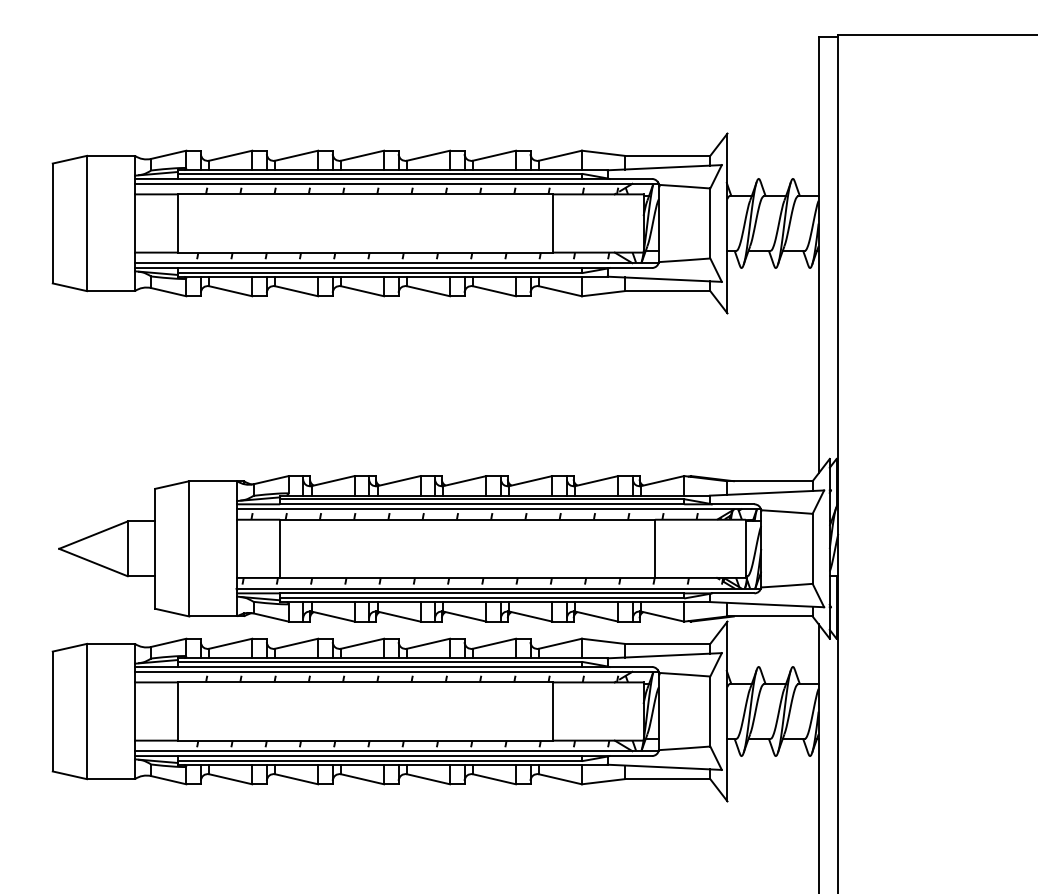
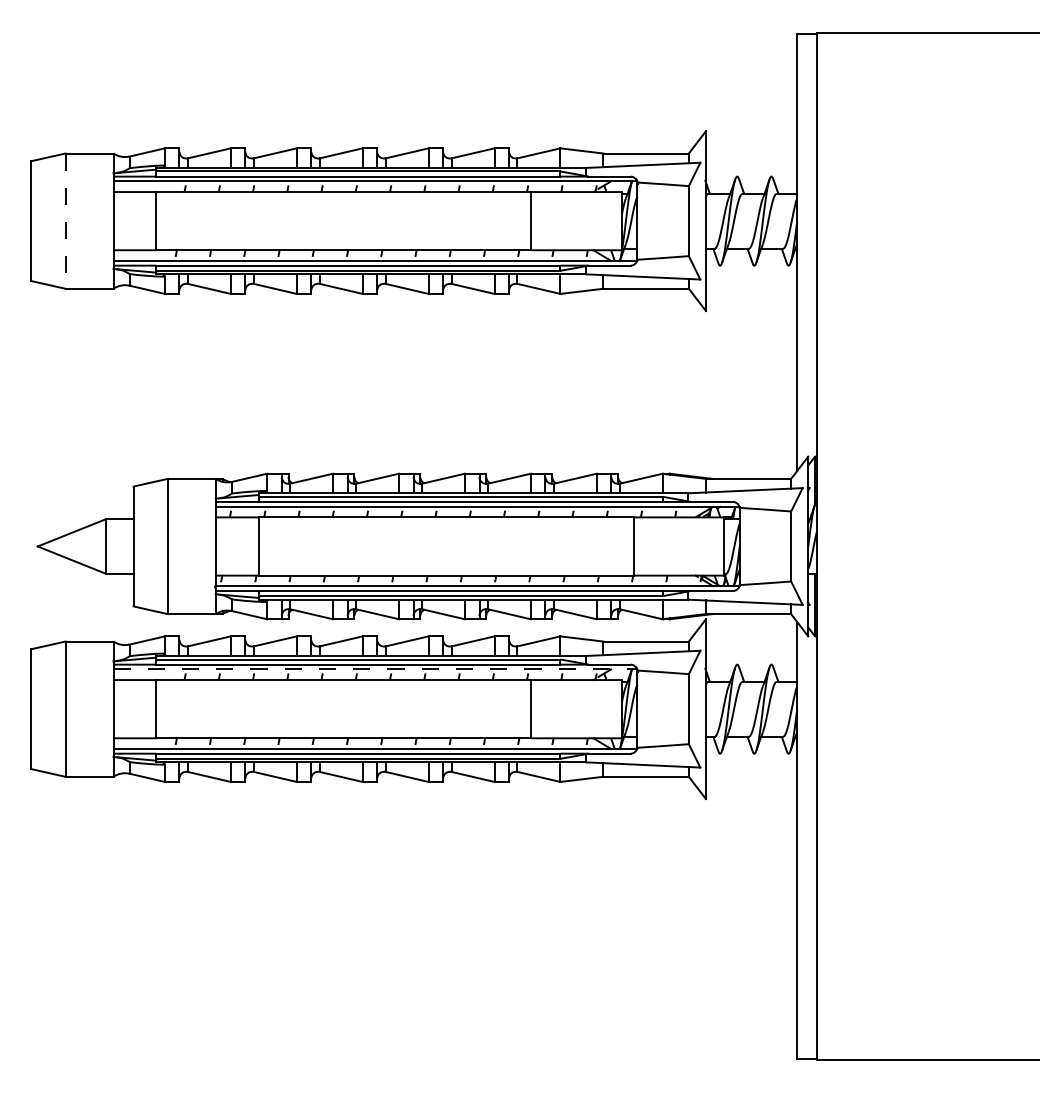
line: (86, 223) -> (65, 221), solid -> dashed
line: (396, 671) -> (375, 669), solid -> dashed

